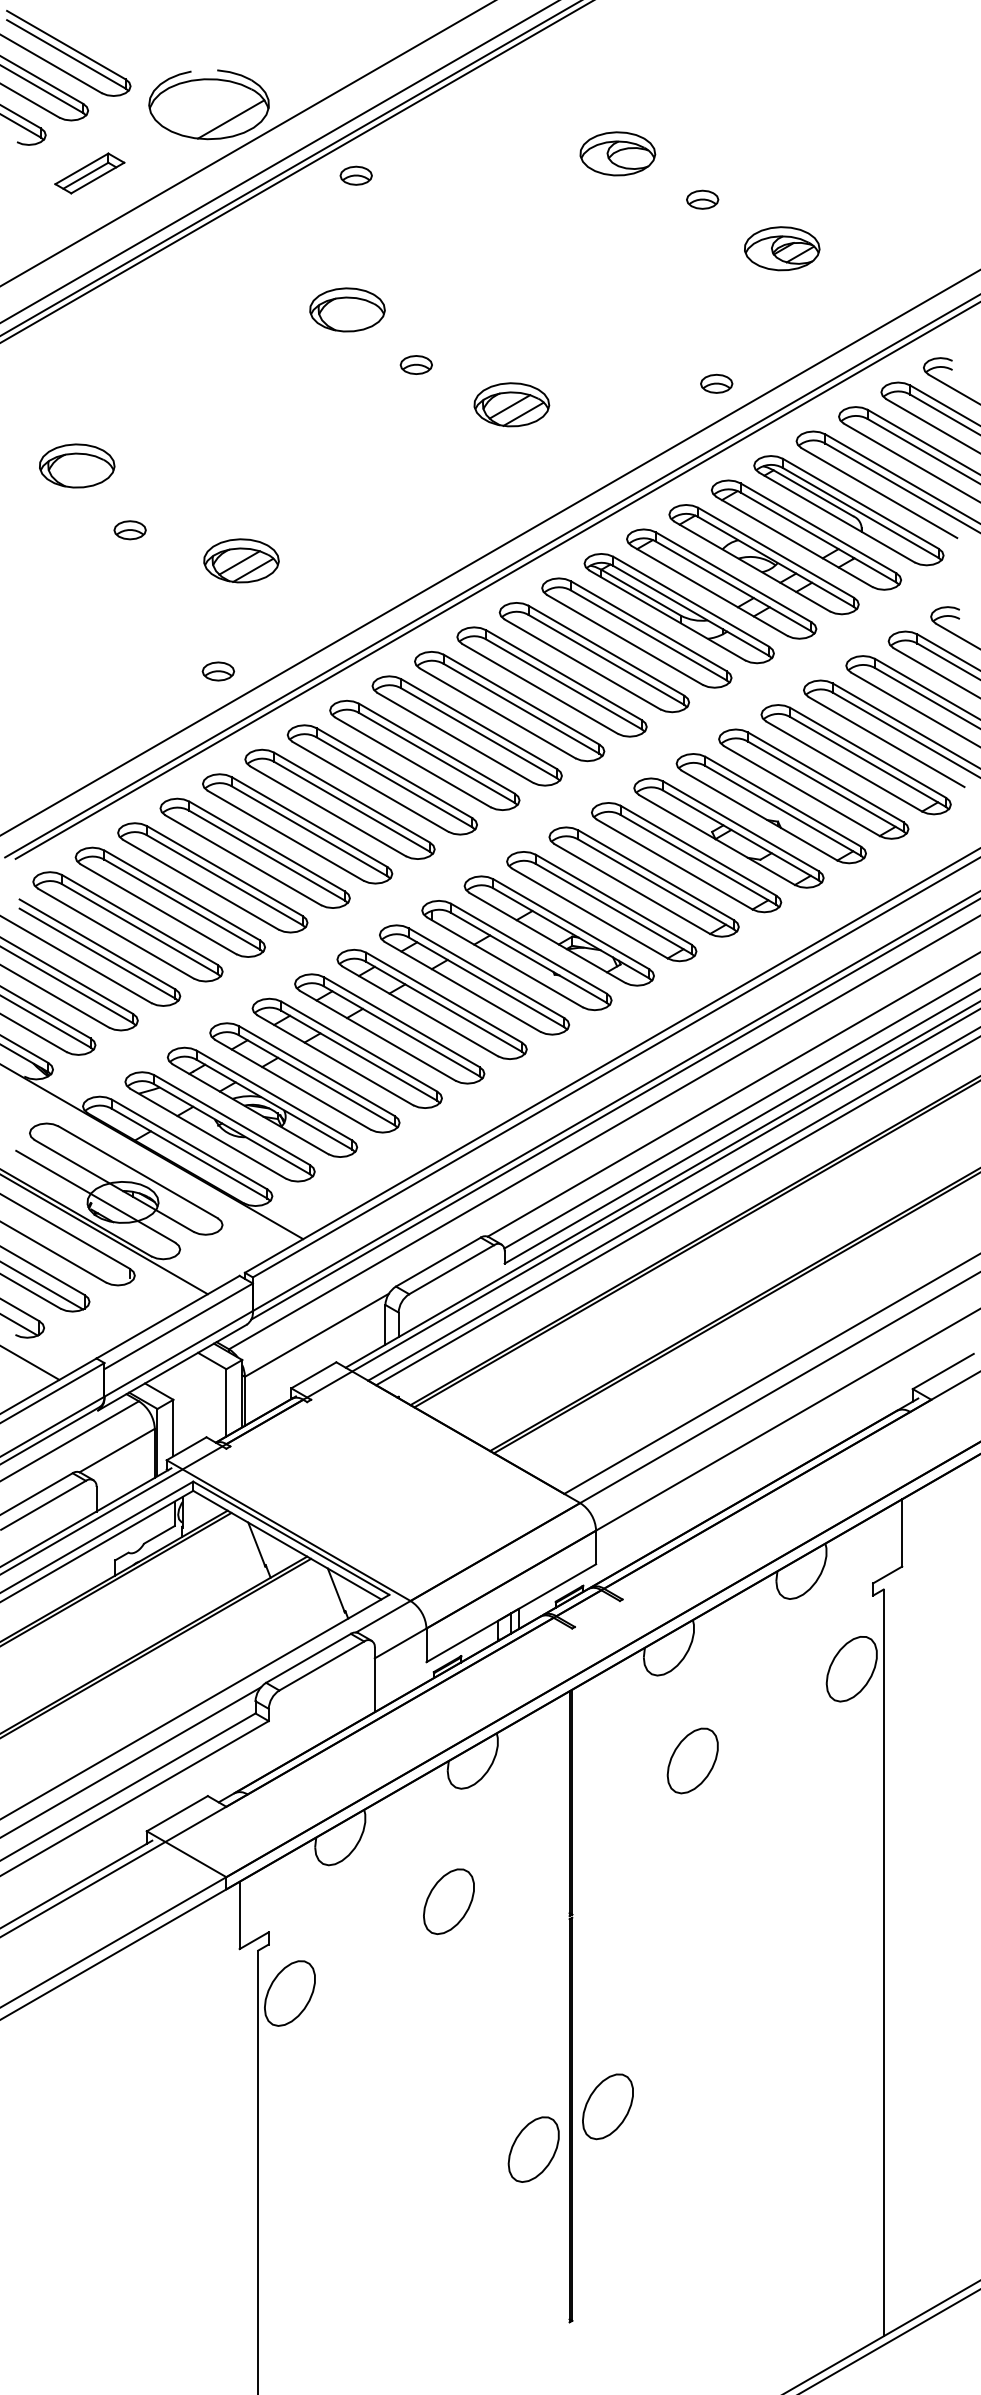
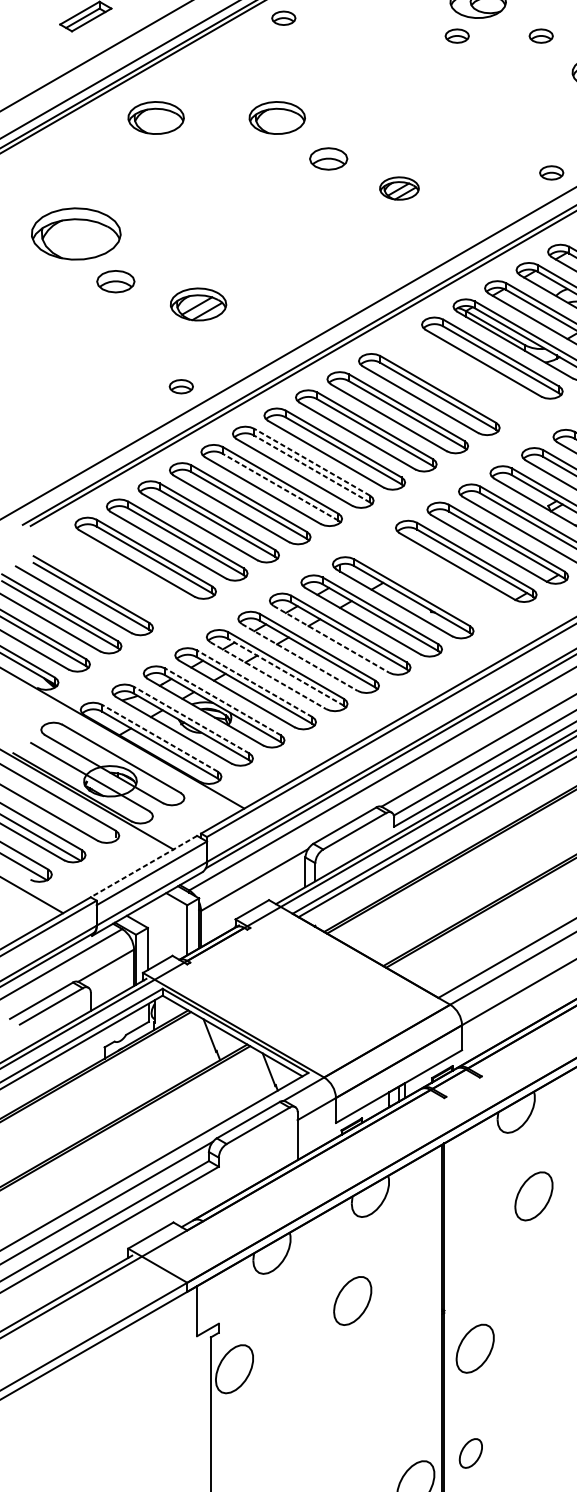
part: (589, 199) -> (457, 35), added
part: (184, 309) -> (156, 117), added
part: (415, 364) -> (327, 158), size x1.6
part: (511, 404) -> (399, 188), size x0.7
part: (77, 465) -> (76, 233), size x1.6
part: (129, 530) -> (115, 281), size x1.6
part: (593, 657) -> (460, 376), removed
line: (394, 773) -> (312, 462), solid -> dashed
line: (394, 782) -> (312, 469), solid -> dashed
line: (351, 806) -> (280, 487), solid -> dashed
part: (127, 926) -> (113, 576), removed
part: (558, 930) -> (434, 579), removed
line: (420, 1011) -> (331, 639), solid -> dashed
line: (377, 1035) -> (299, 657), solid -> dashed
line: (359, 1055) -> (286, 672), solid -> dashed
line: (335, 1060) -> (268, 675), solid -> dashed
line: (316, 1071) -> (254, 683), solid -> dashed
line: (274, 1095) -> (223, 701), solid -> dashed
line: (232, 1120) -> (191, 720), solid -> dashed
line: (189, 1144) -> (159, 738), solid -> dashed
line: (168, 1317) -> (144, 866), solid -> dashed
part: (613, 1965) -> (474, 1348), added
part: (607, 2106) -> (470, 1453), size x0.6

